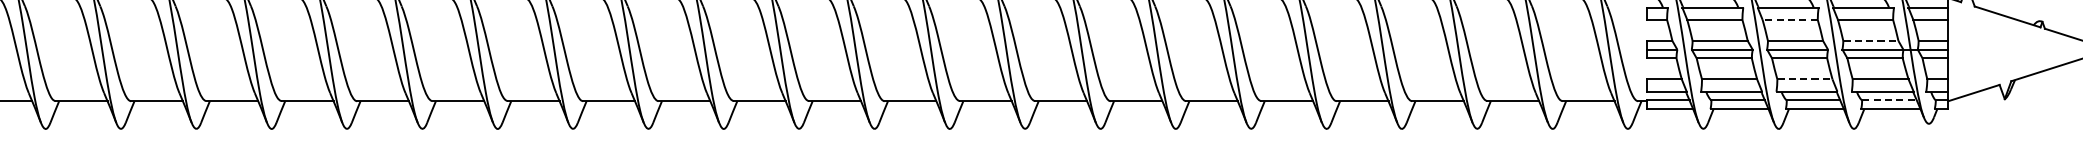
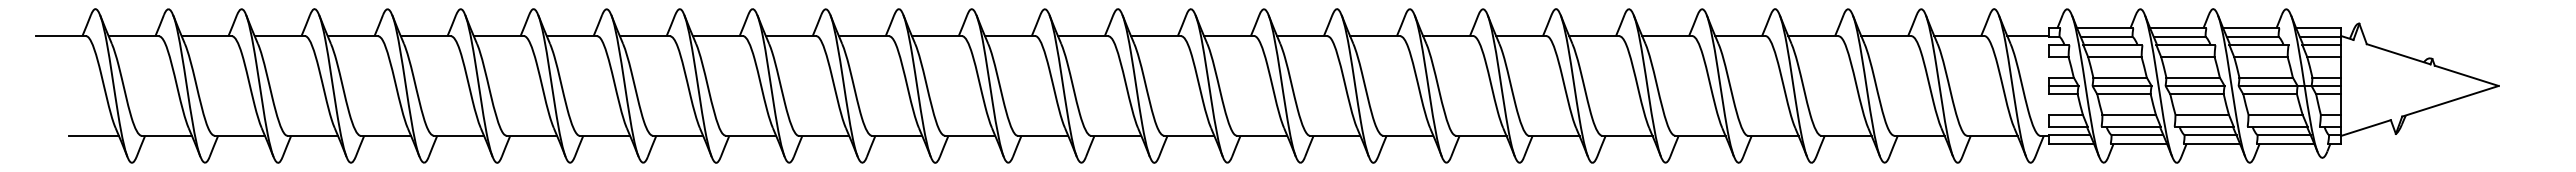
line: (1789, 20) -> (2187, 57), dashed -> solid
line: (1871, 40) -> (2266, 77), dashed -> solid
line: (1805, 79) -> (2202, 114), dashed -> solid
line: (1889, 100) -> (2284, 135), dashed -> solid

